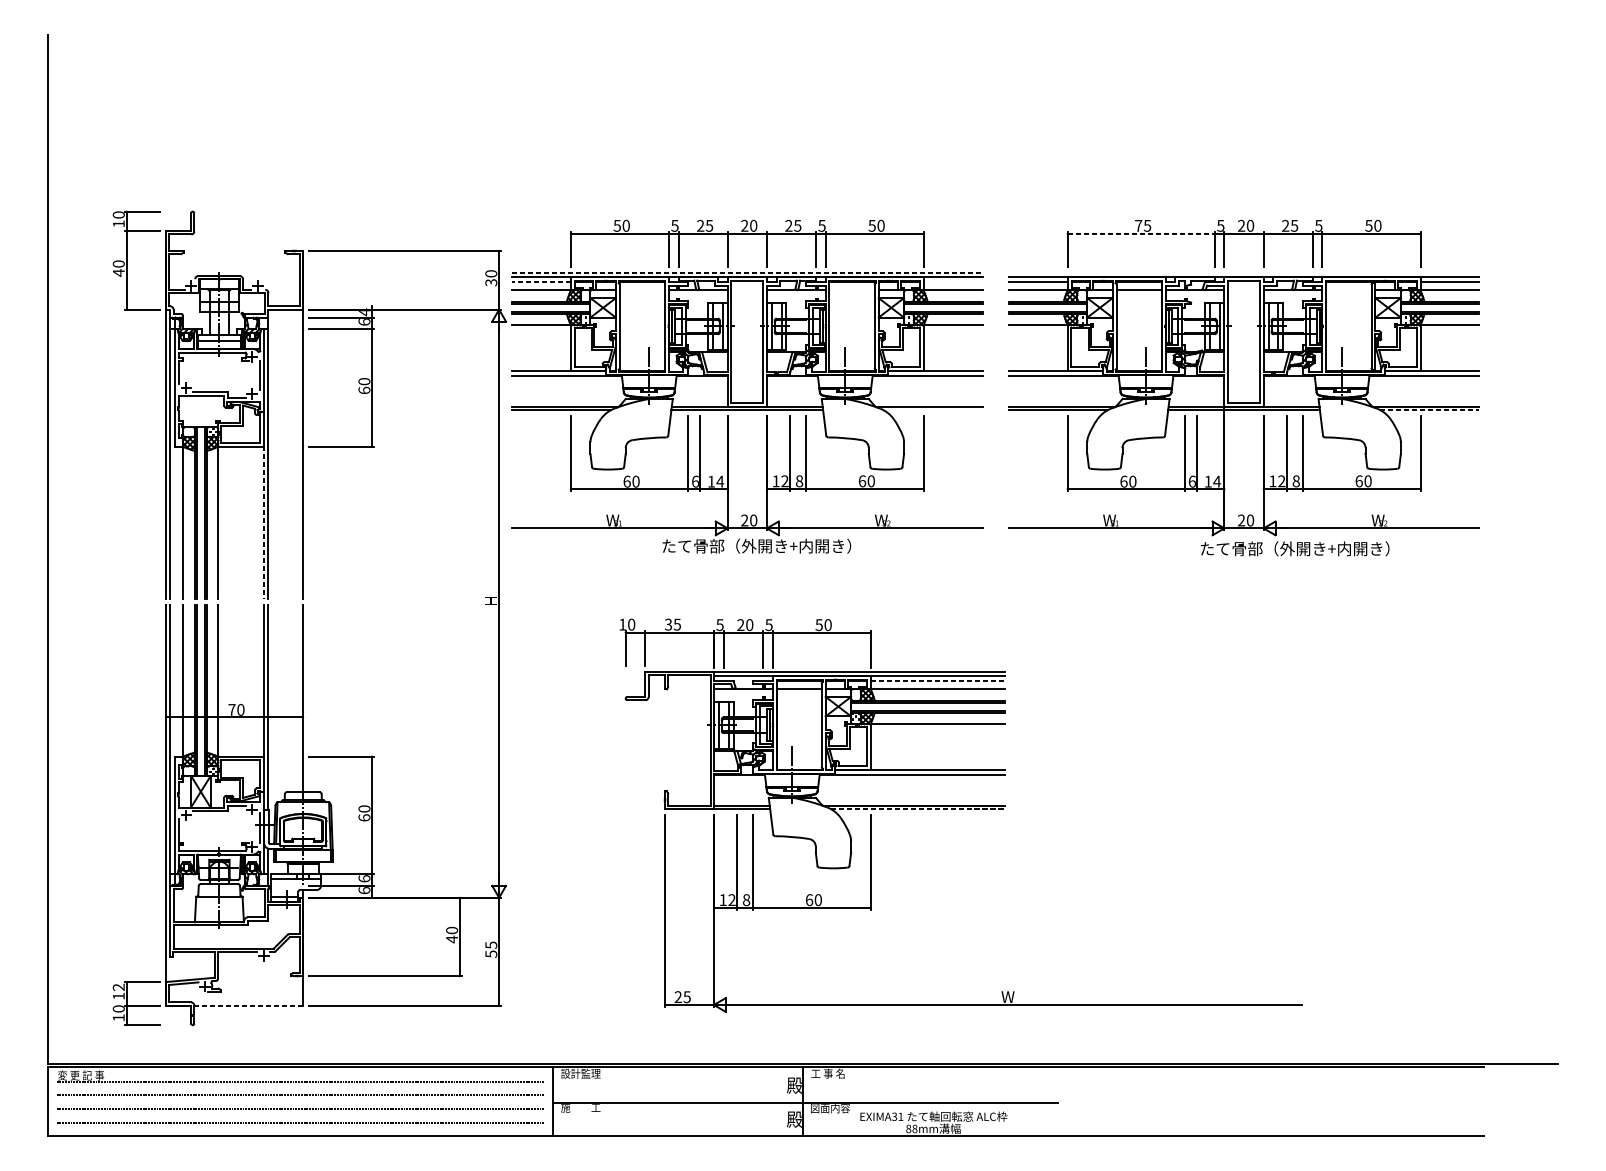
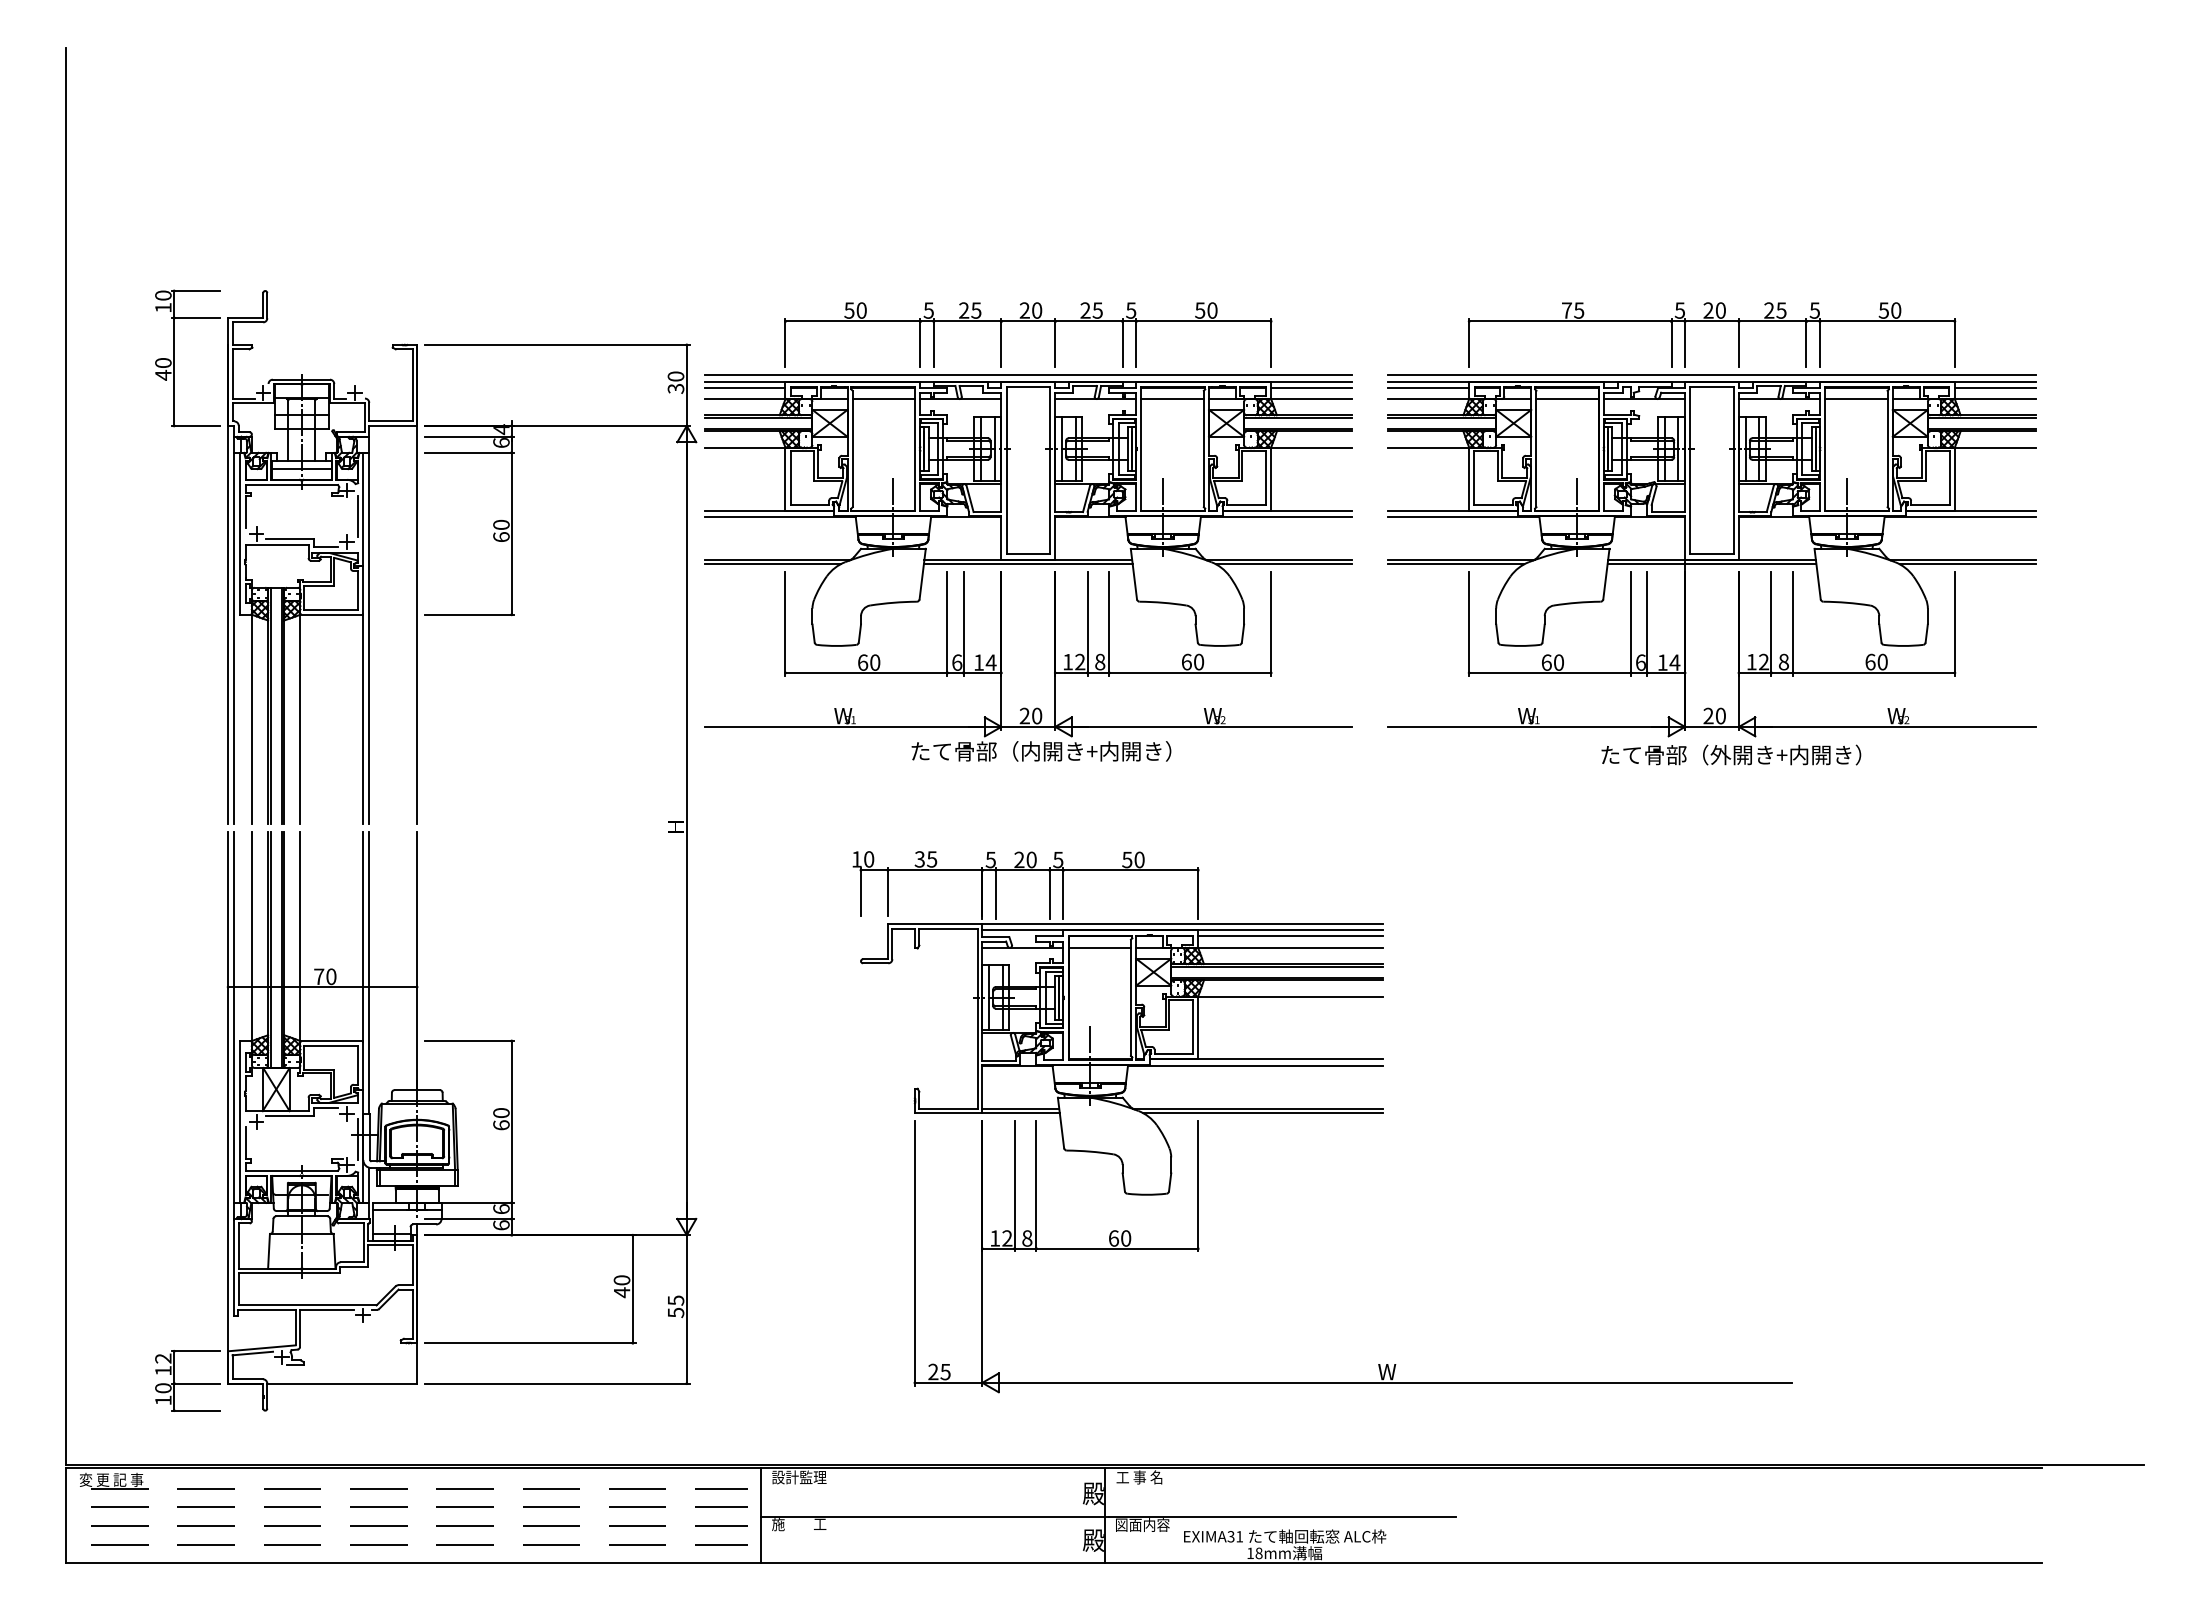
line: (1141, 233) -> (1570, 321), dashed -> solid
line: (747, 273) -> (1028, 375), dashed -> solid
line: (1243, 273) -> (1711, 375), added
line: (541, 281) -> (744, 387), dashed -> solid
line: (953, 281) -> (1311, 387), added
line: (642, 290) -> (883, 399), added
line: (852, 290) -> (1172, 399), added
line: (1349, 290) -> (1856, 399), added
line: (932, 410) -> (1283, 564), added
line: (1430, 410) -> (1968, 564), dashed -> solid
line: (264, 522) -> (363, 718), dashed -> solid
text: (748, 546) -> (1030, 751), たて骨部（外開き+内開き） -> たて骨部（内開き+内開き）
text: (1295, 548) -> (1731, 754), moved
line: (938, 680) -> (1291, 936), dashed -> solid
line: (918, 809) -> (1263, 1113), dashed -> solid
line: (248, 1005) -> (342, 1383), dashed -> solid
text: (908, 1128) -> (1250, 1553), 88mm -> 18mm

